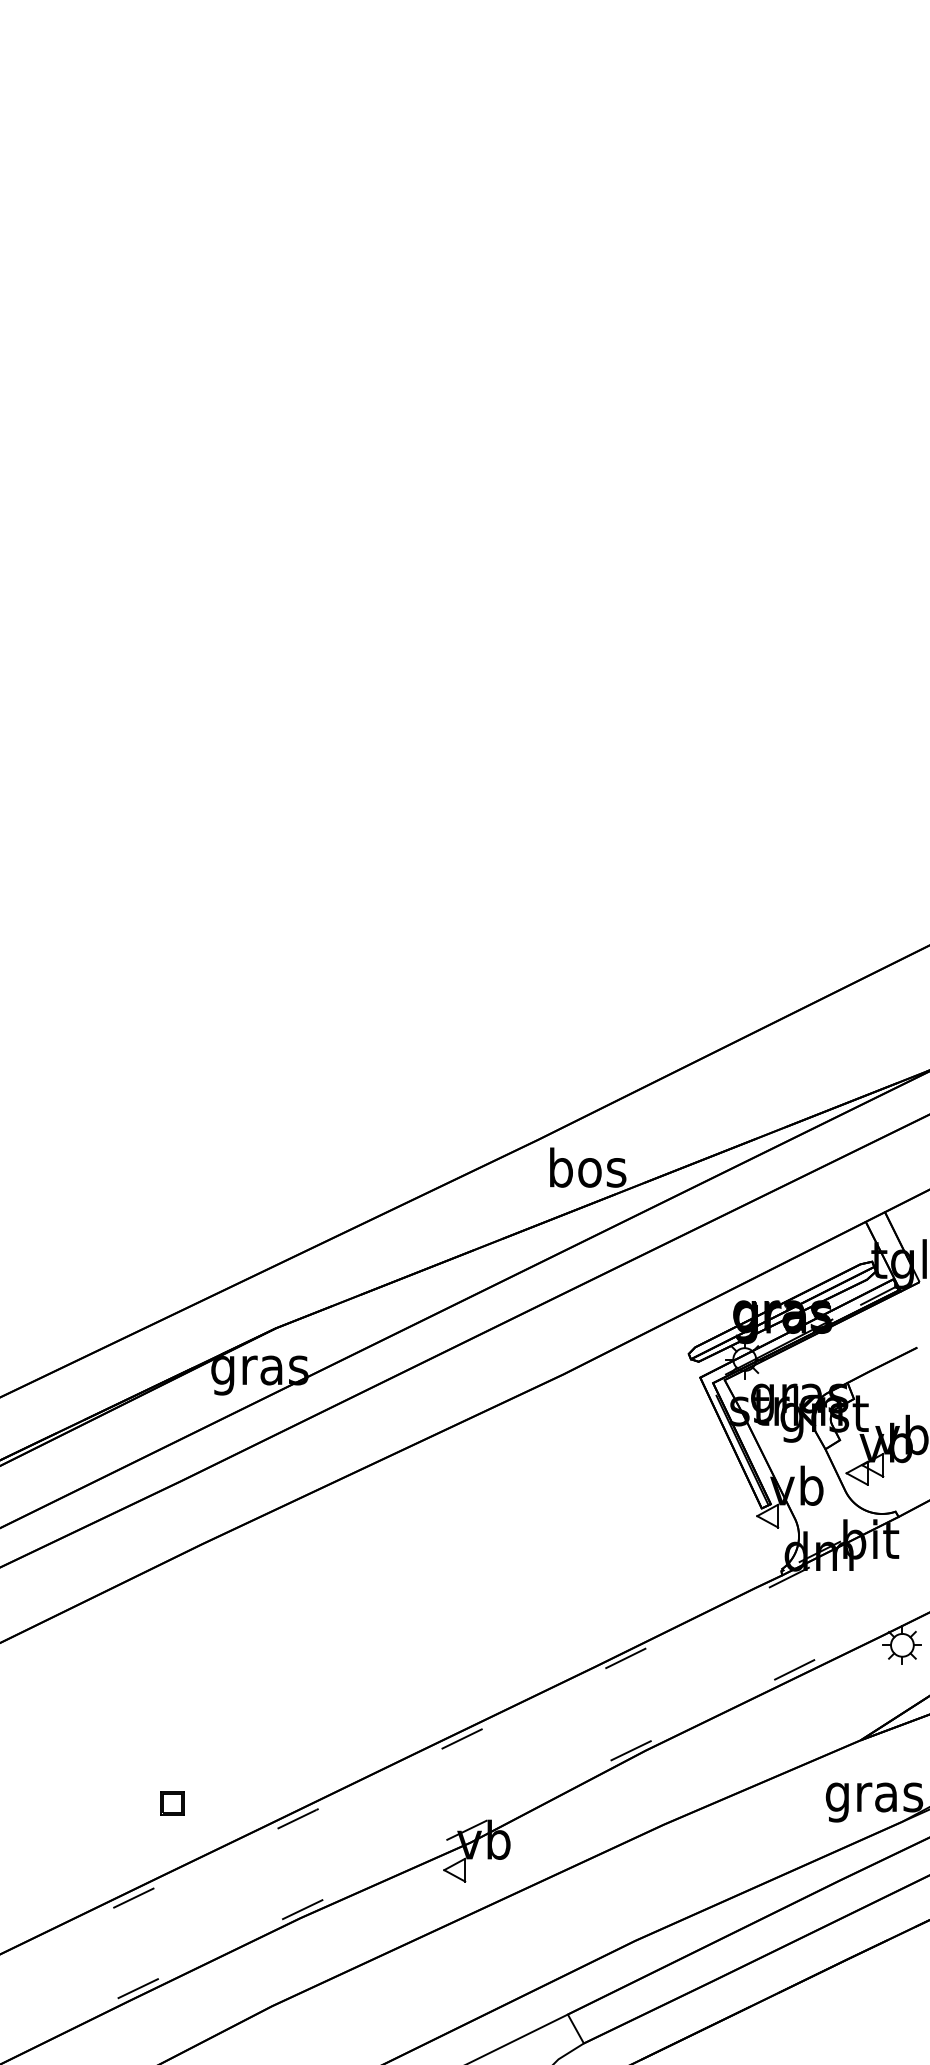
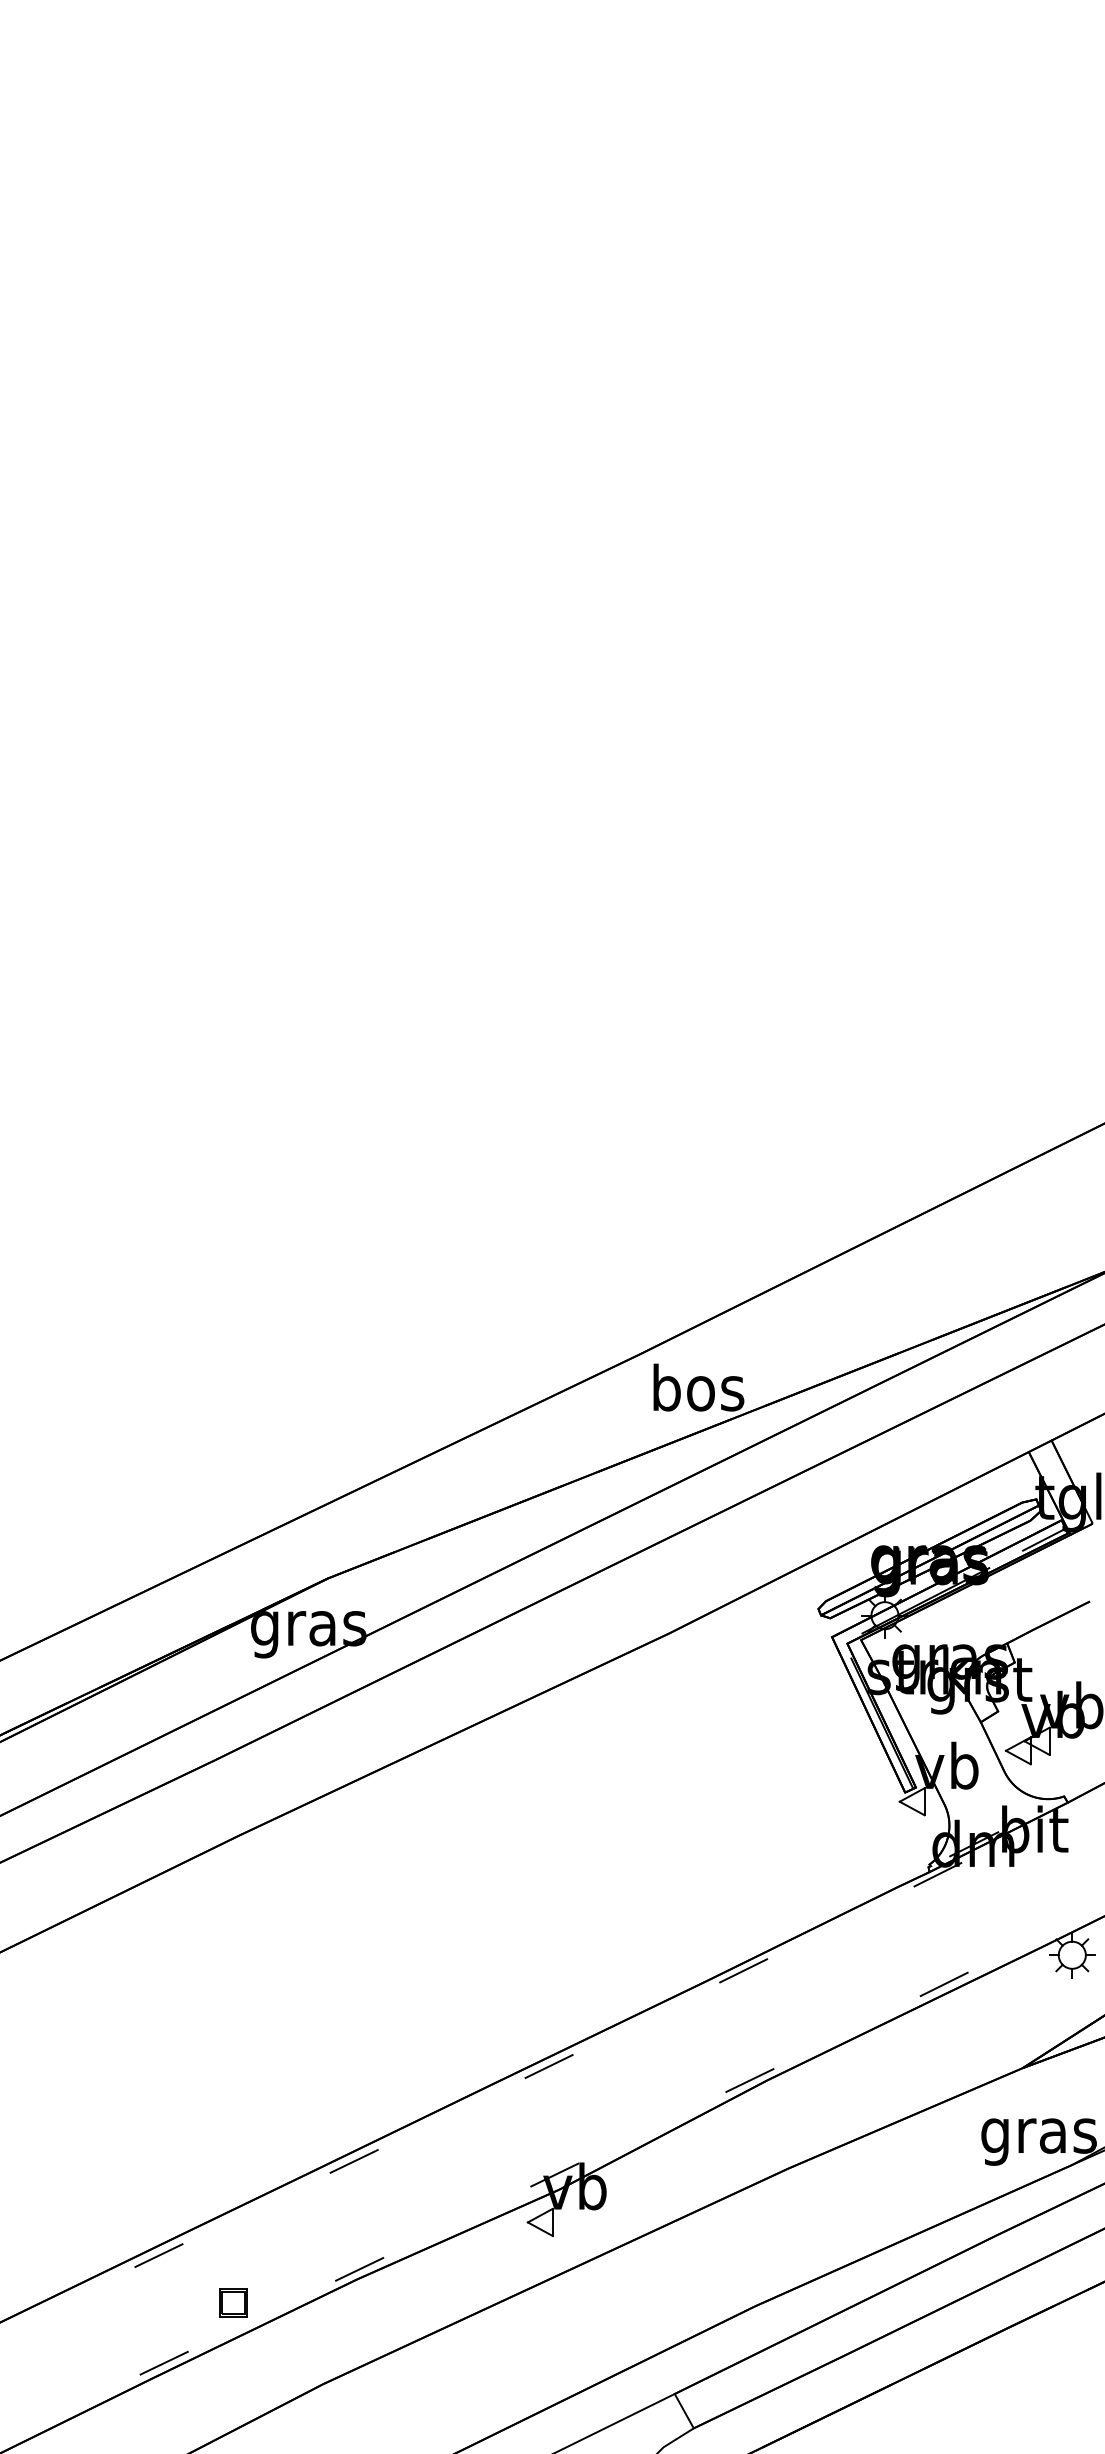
part: (172, 1802) -> (233, 2302), moved

